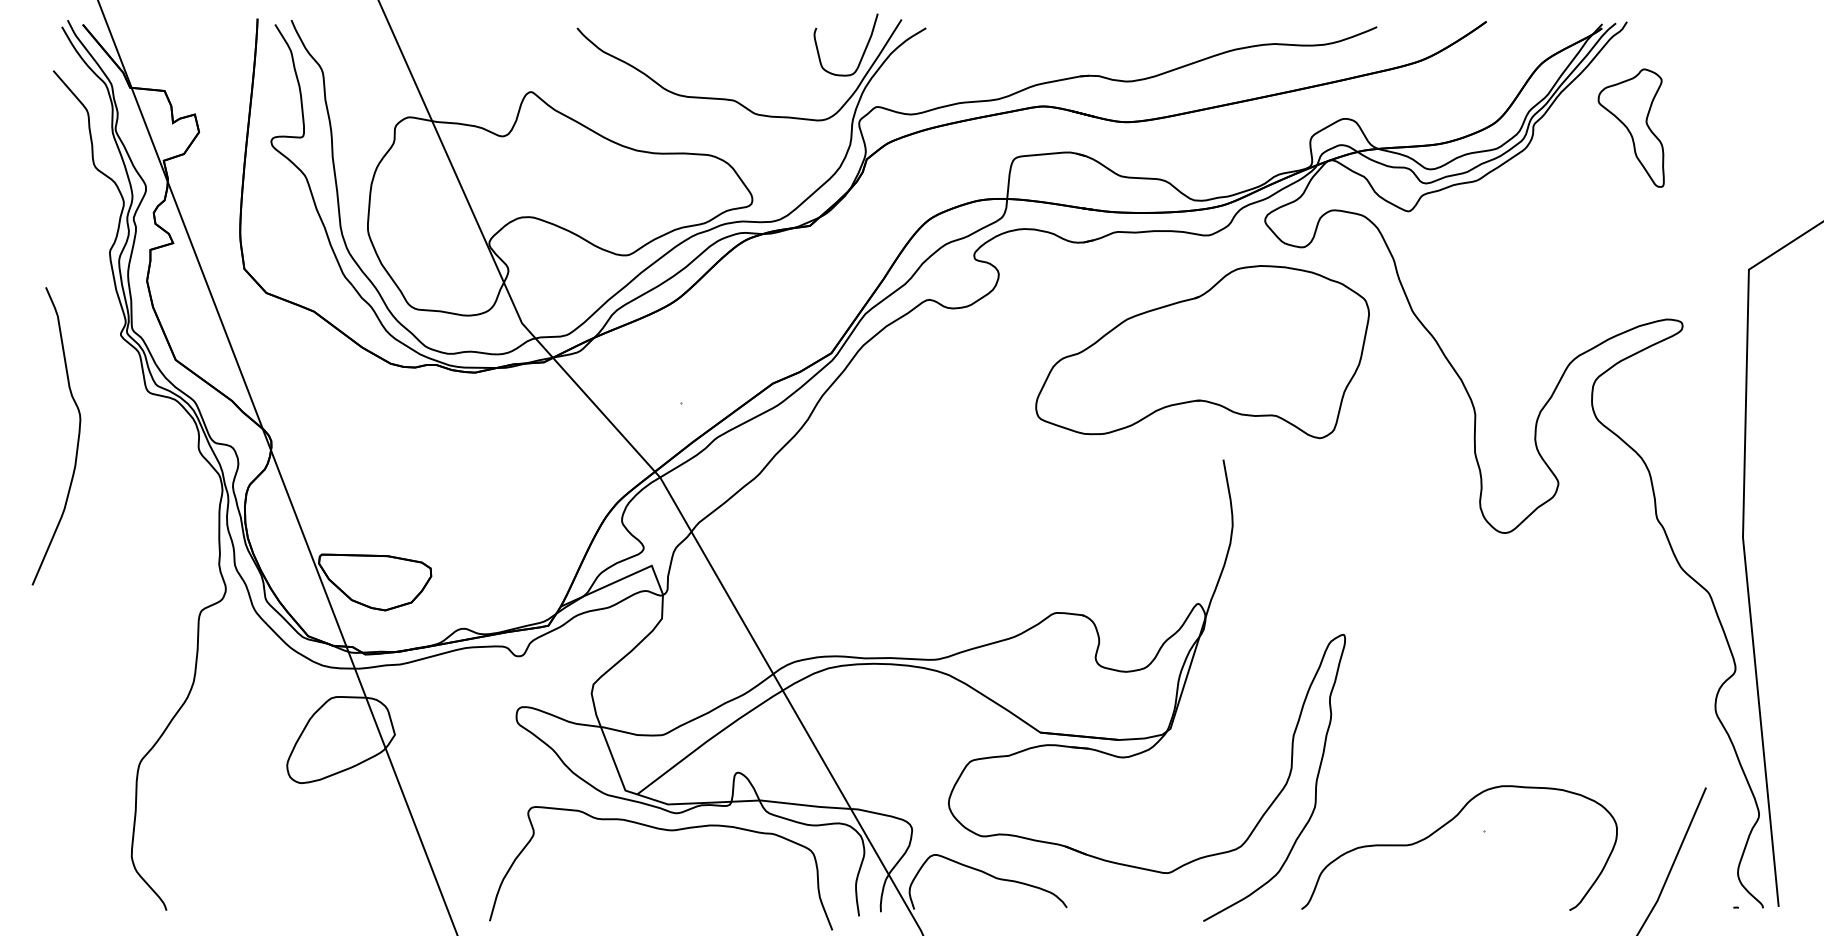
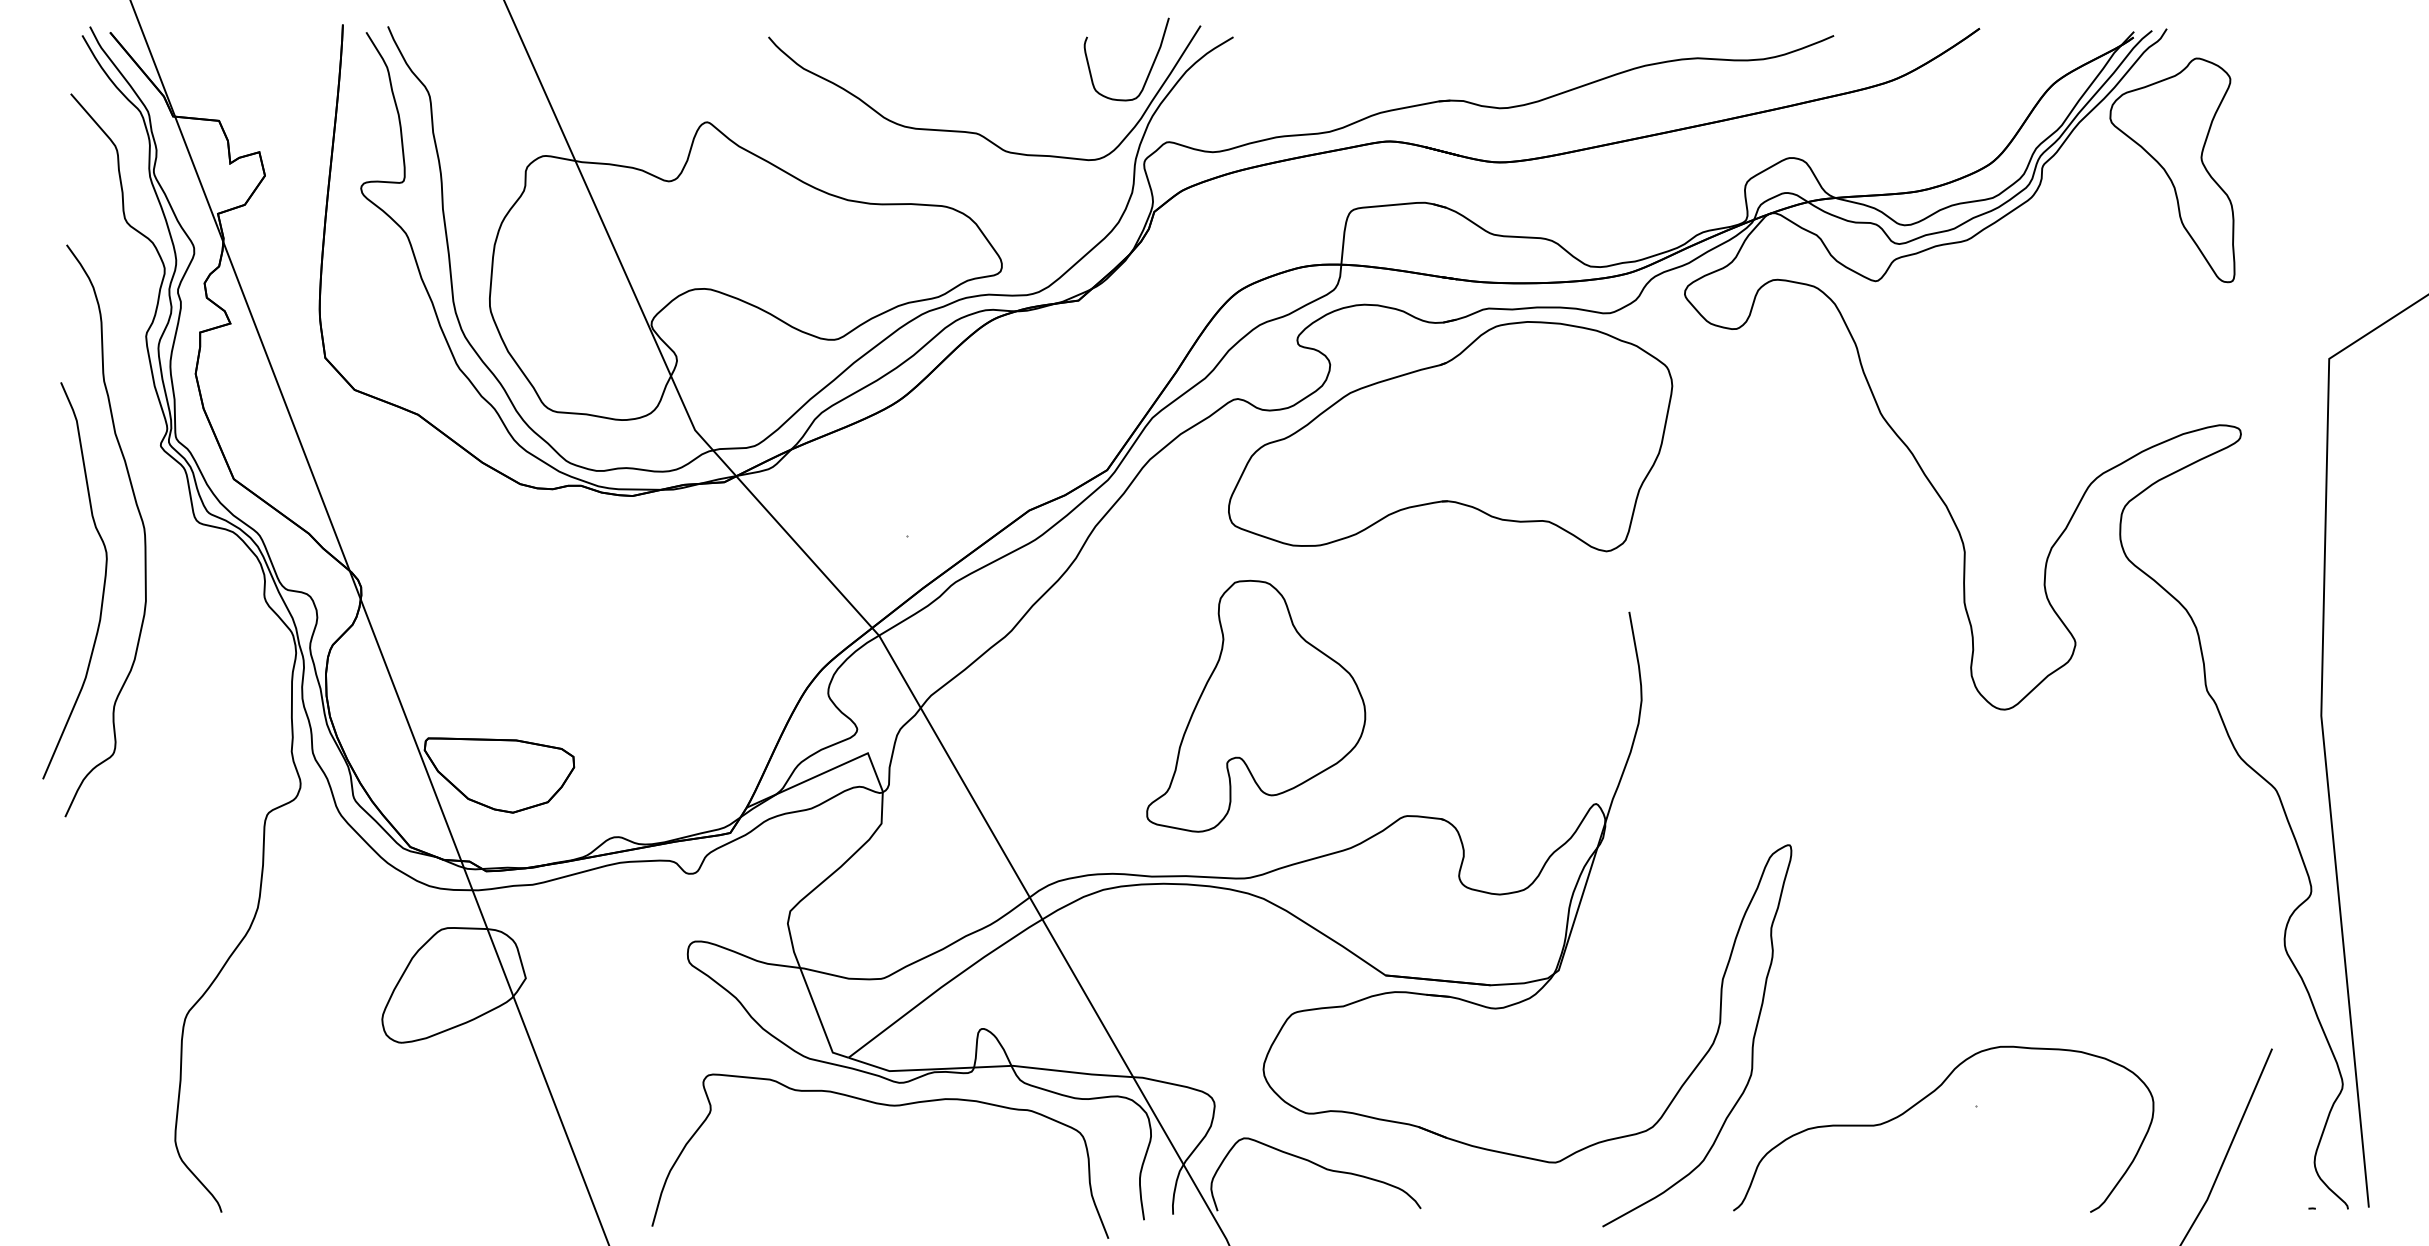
part: (1631, 128) -> (2172, 170), size x1.43
part: (1202, 352) -> (1450, 436), moved
curve: (105, 390) -> (140, 519), added
part: (943, 529) -> (1256, 705), added

